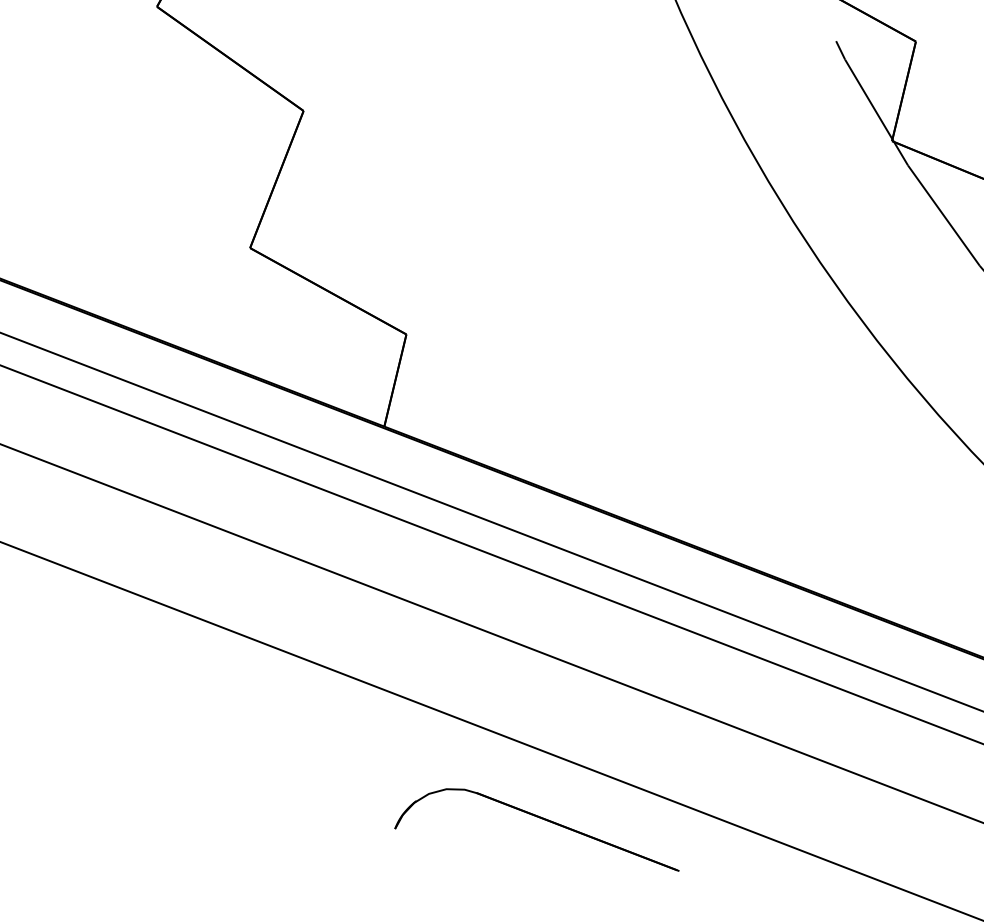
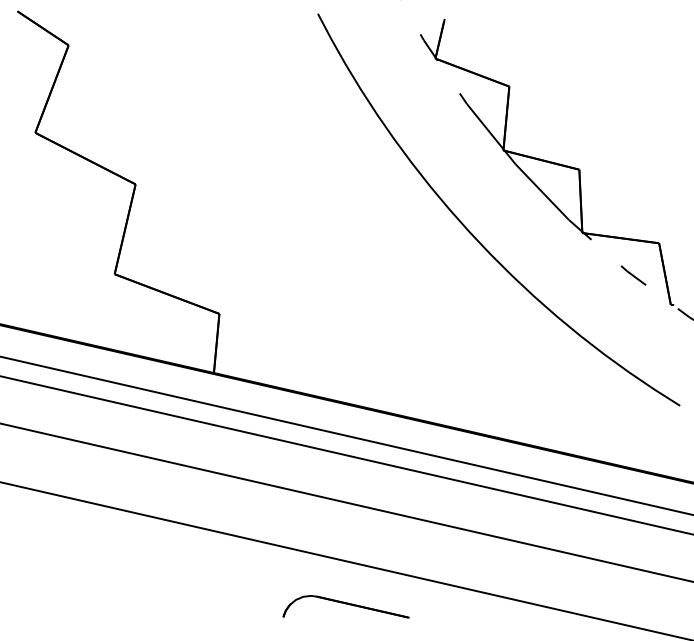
part: (538, 825) -> (345, 606), size x0.7

